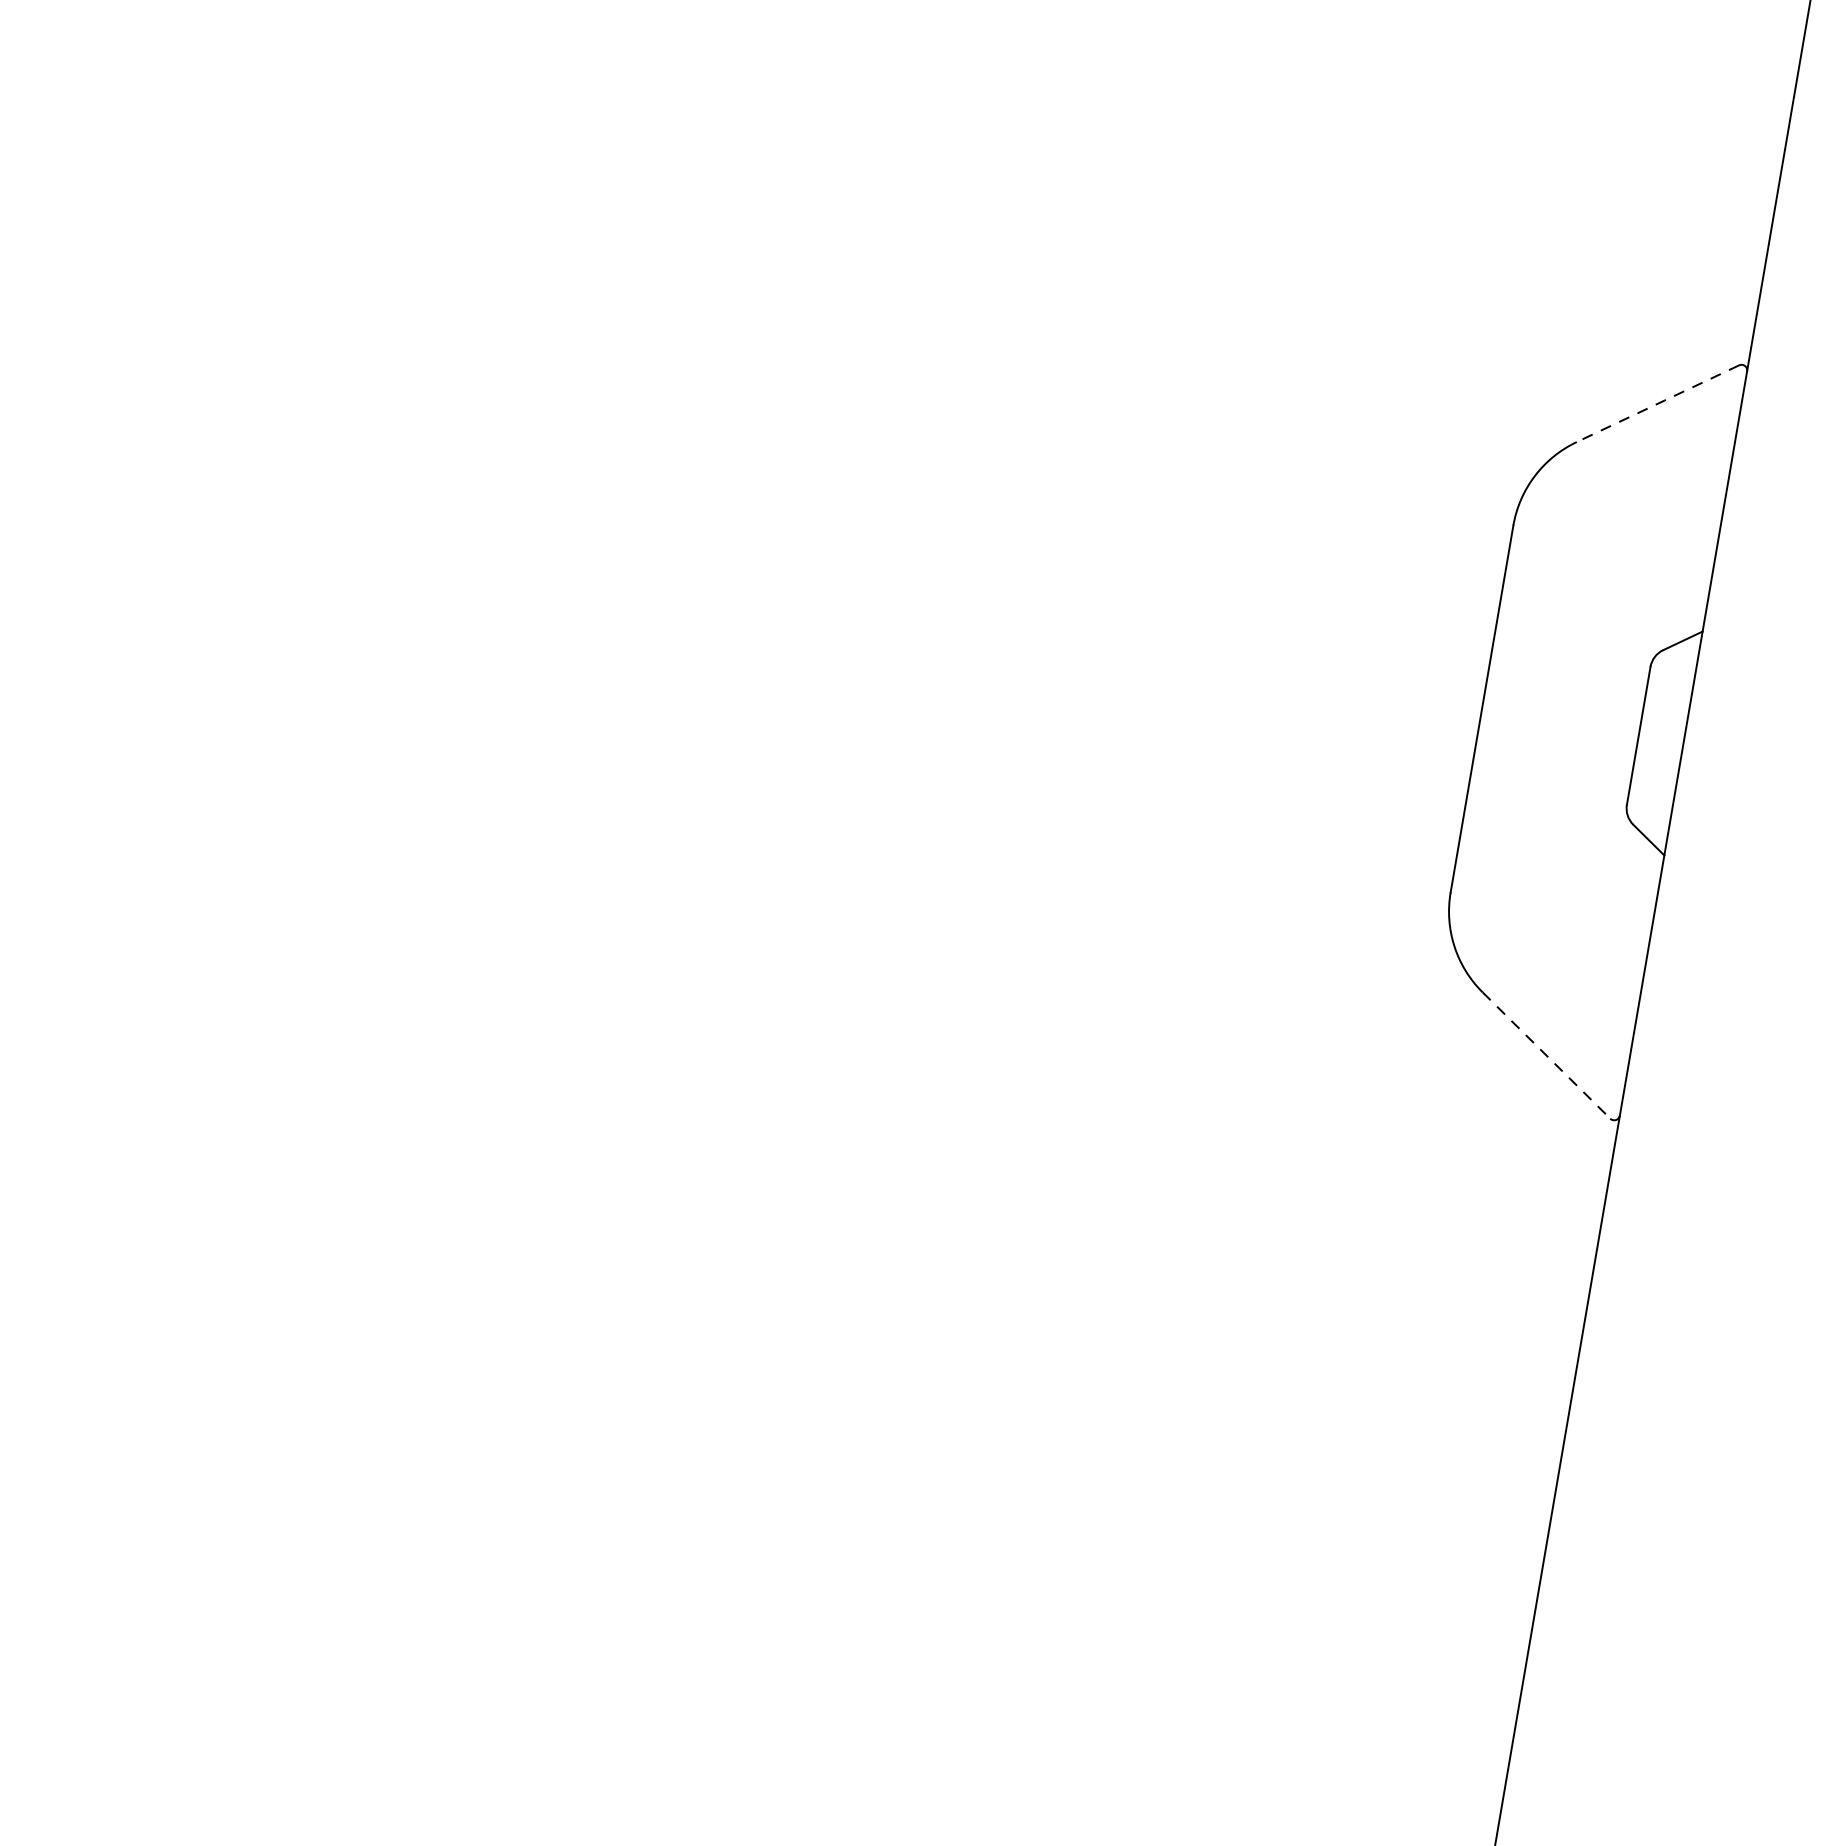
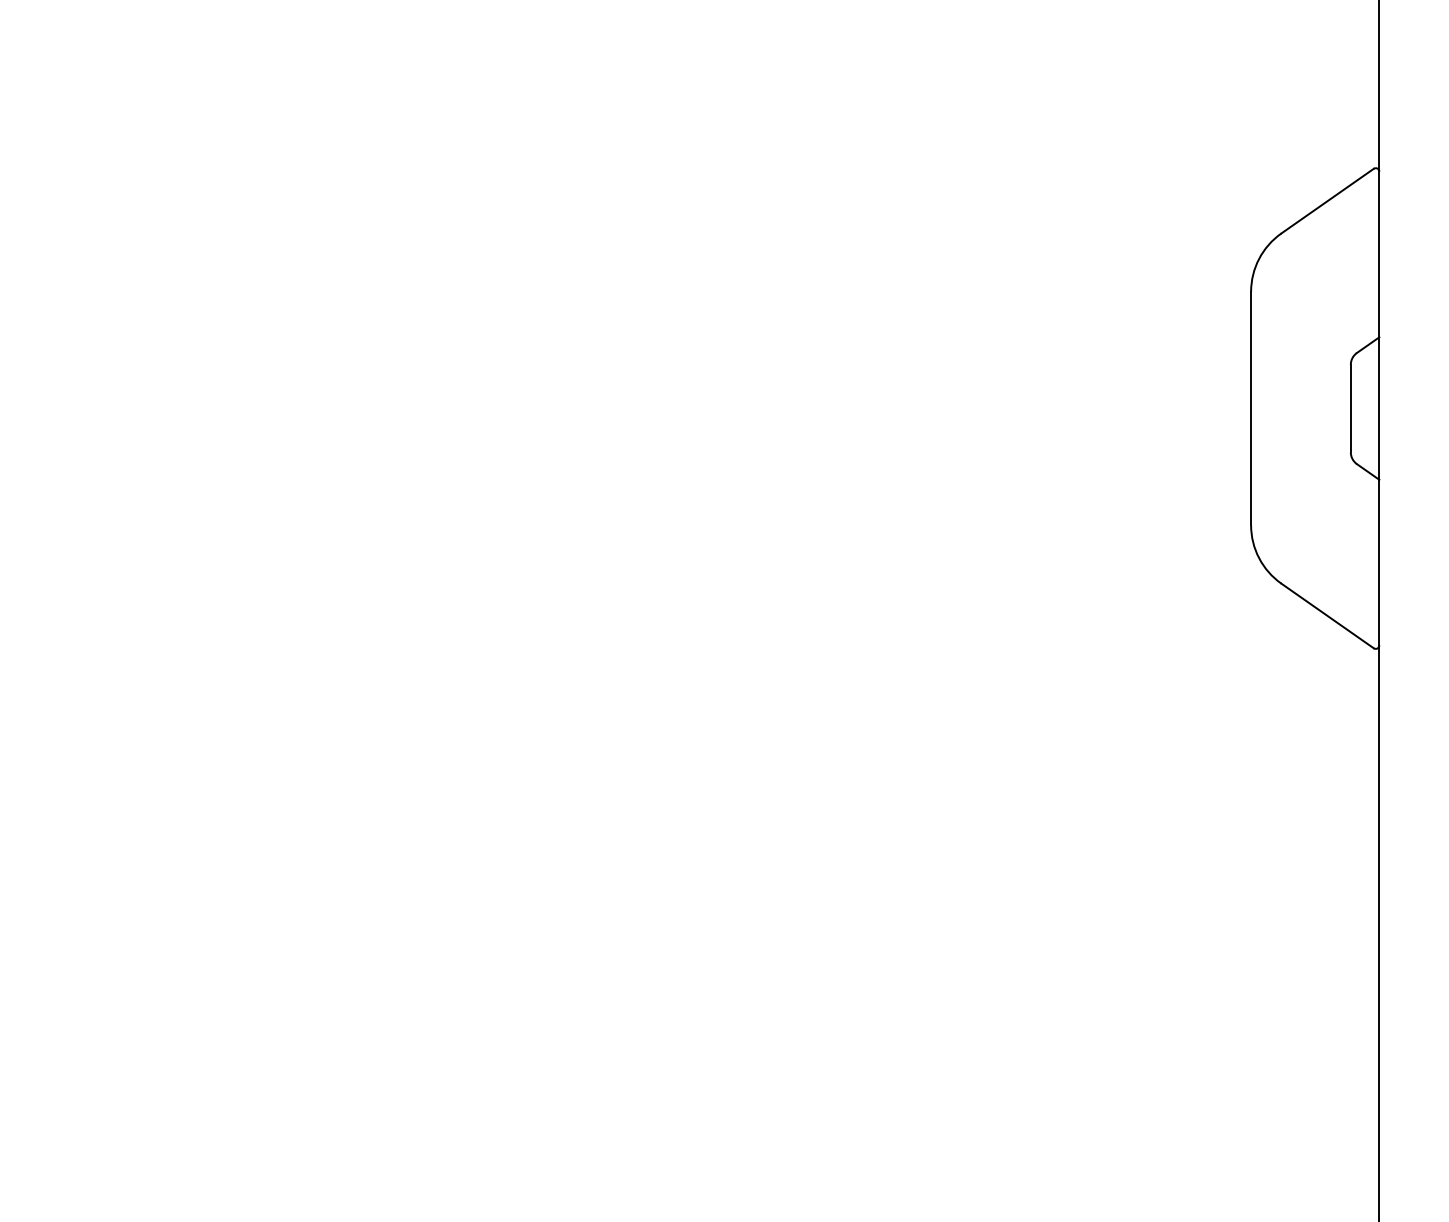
line: (1657, 404) -> (1327, 201), dashed -> solid
line: (1547, 1056) -> (1328, 616), dashed -> solid

